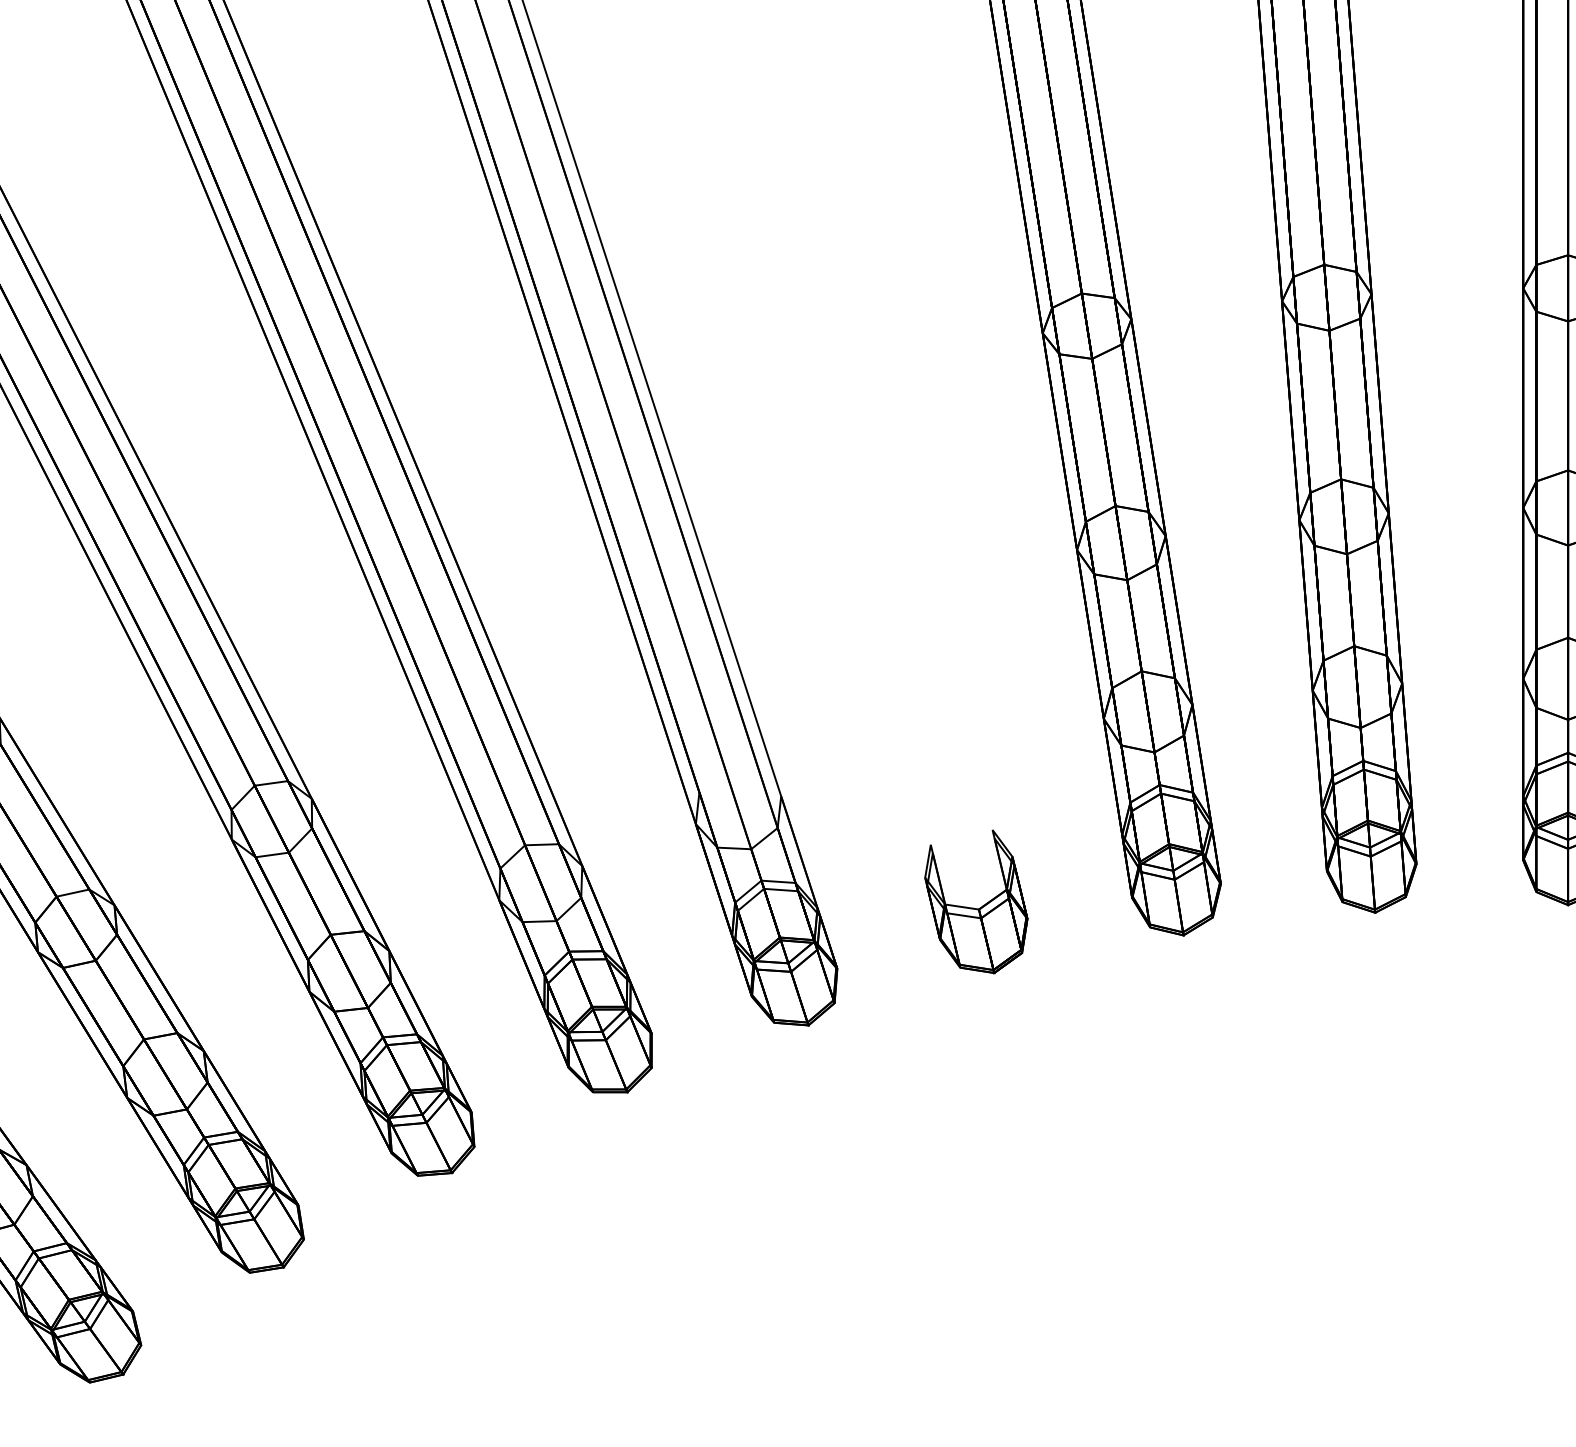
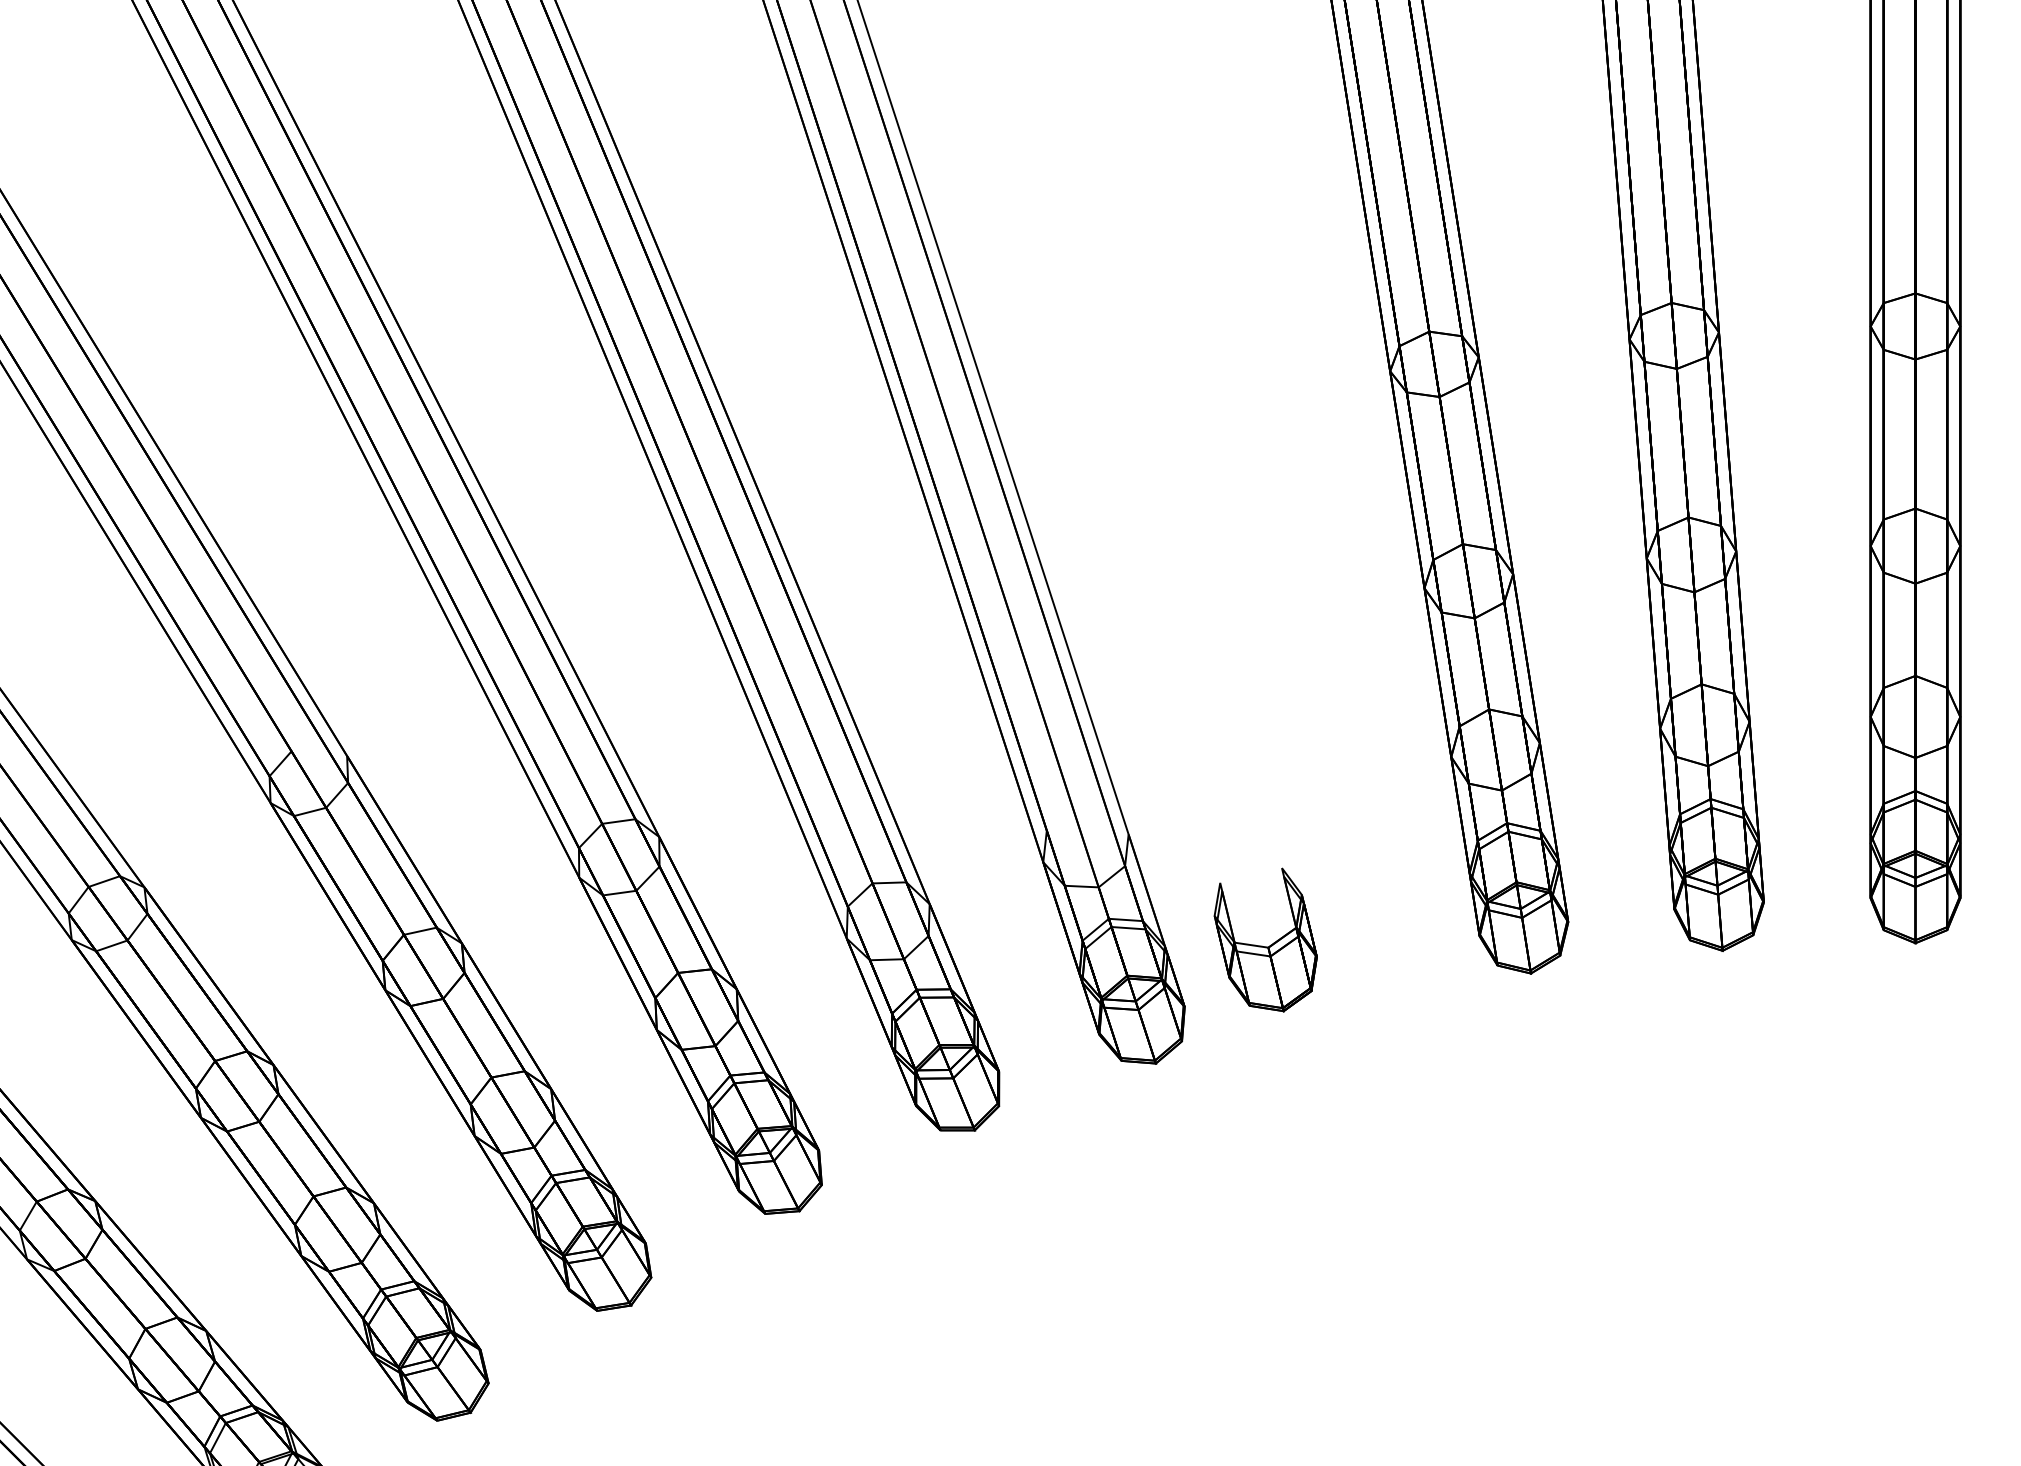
part: (973, 907) -> (1262, 945), moved

